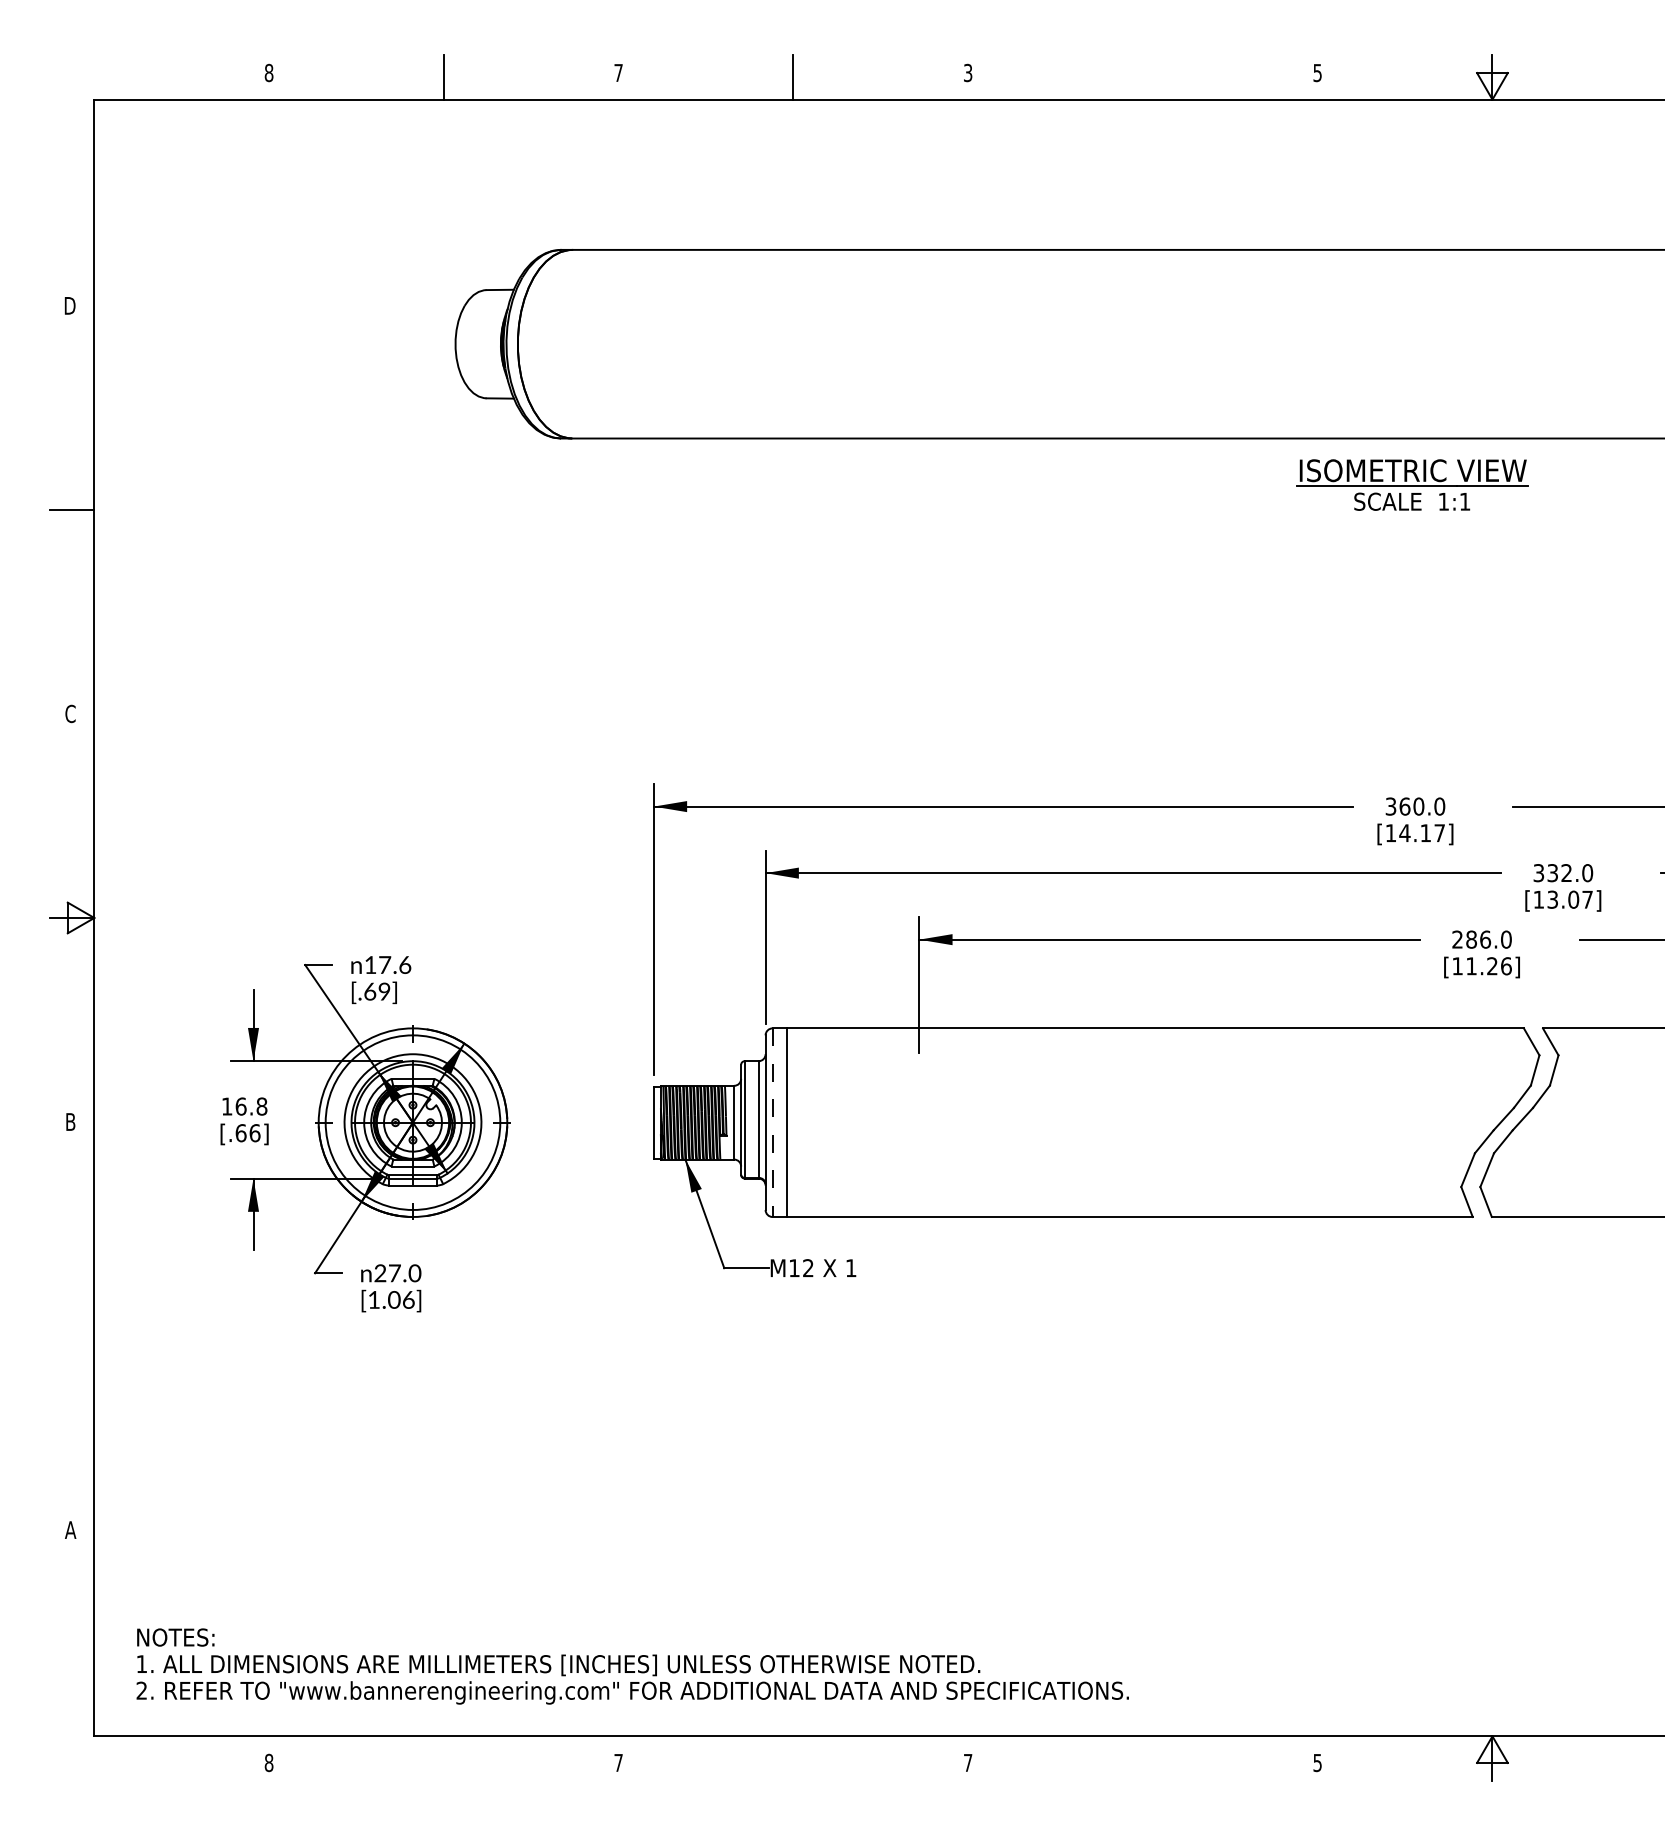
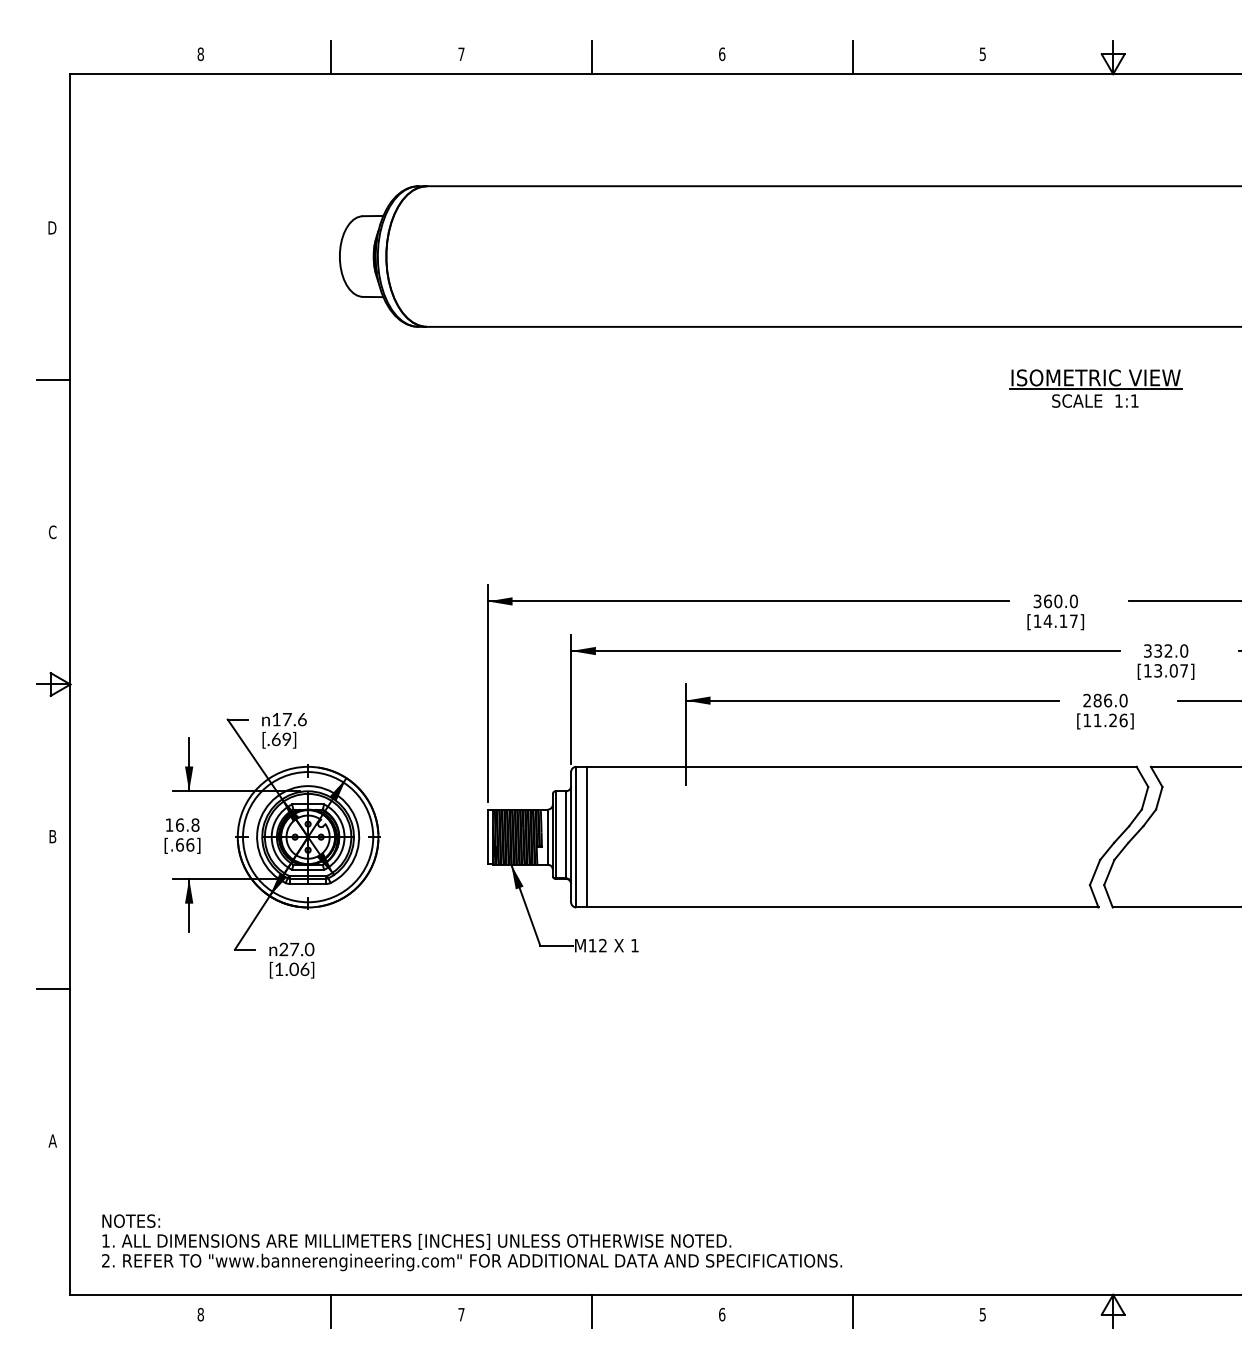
text: (968, 73) -> (722, 54), 3 -> 6
line: (1142, 77) -> (852, 57), added
part: (1412, 484) -> (1095, 388), moved
line: (772, 1123) -> (576, 837), dashed -> solid
line: (71, 1325) -> (53, 988), added
line: (444, 1757) -> (331, 1310), added
line: (792, 1757) -> (591, 1310), added
line: (1142, 1757) -> (852, 1310), added
text: (968, 1762) -> (722, 1314), 7 -> 6

